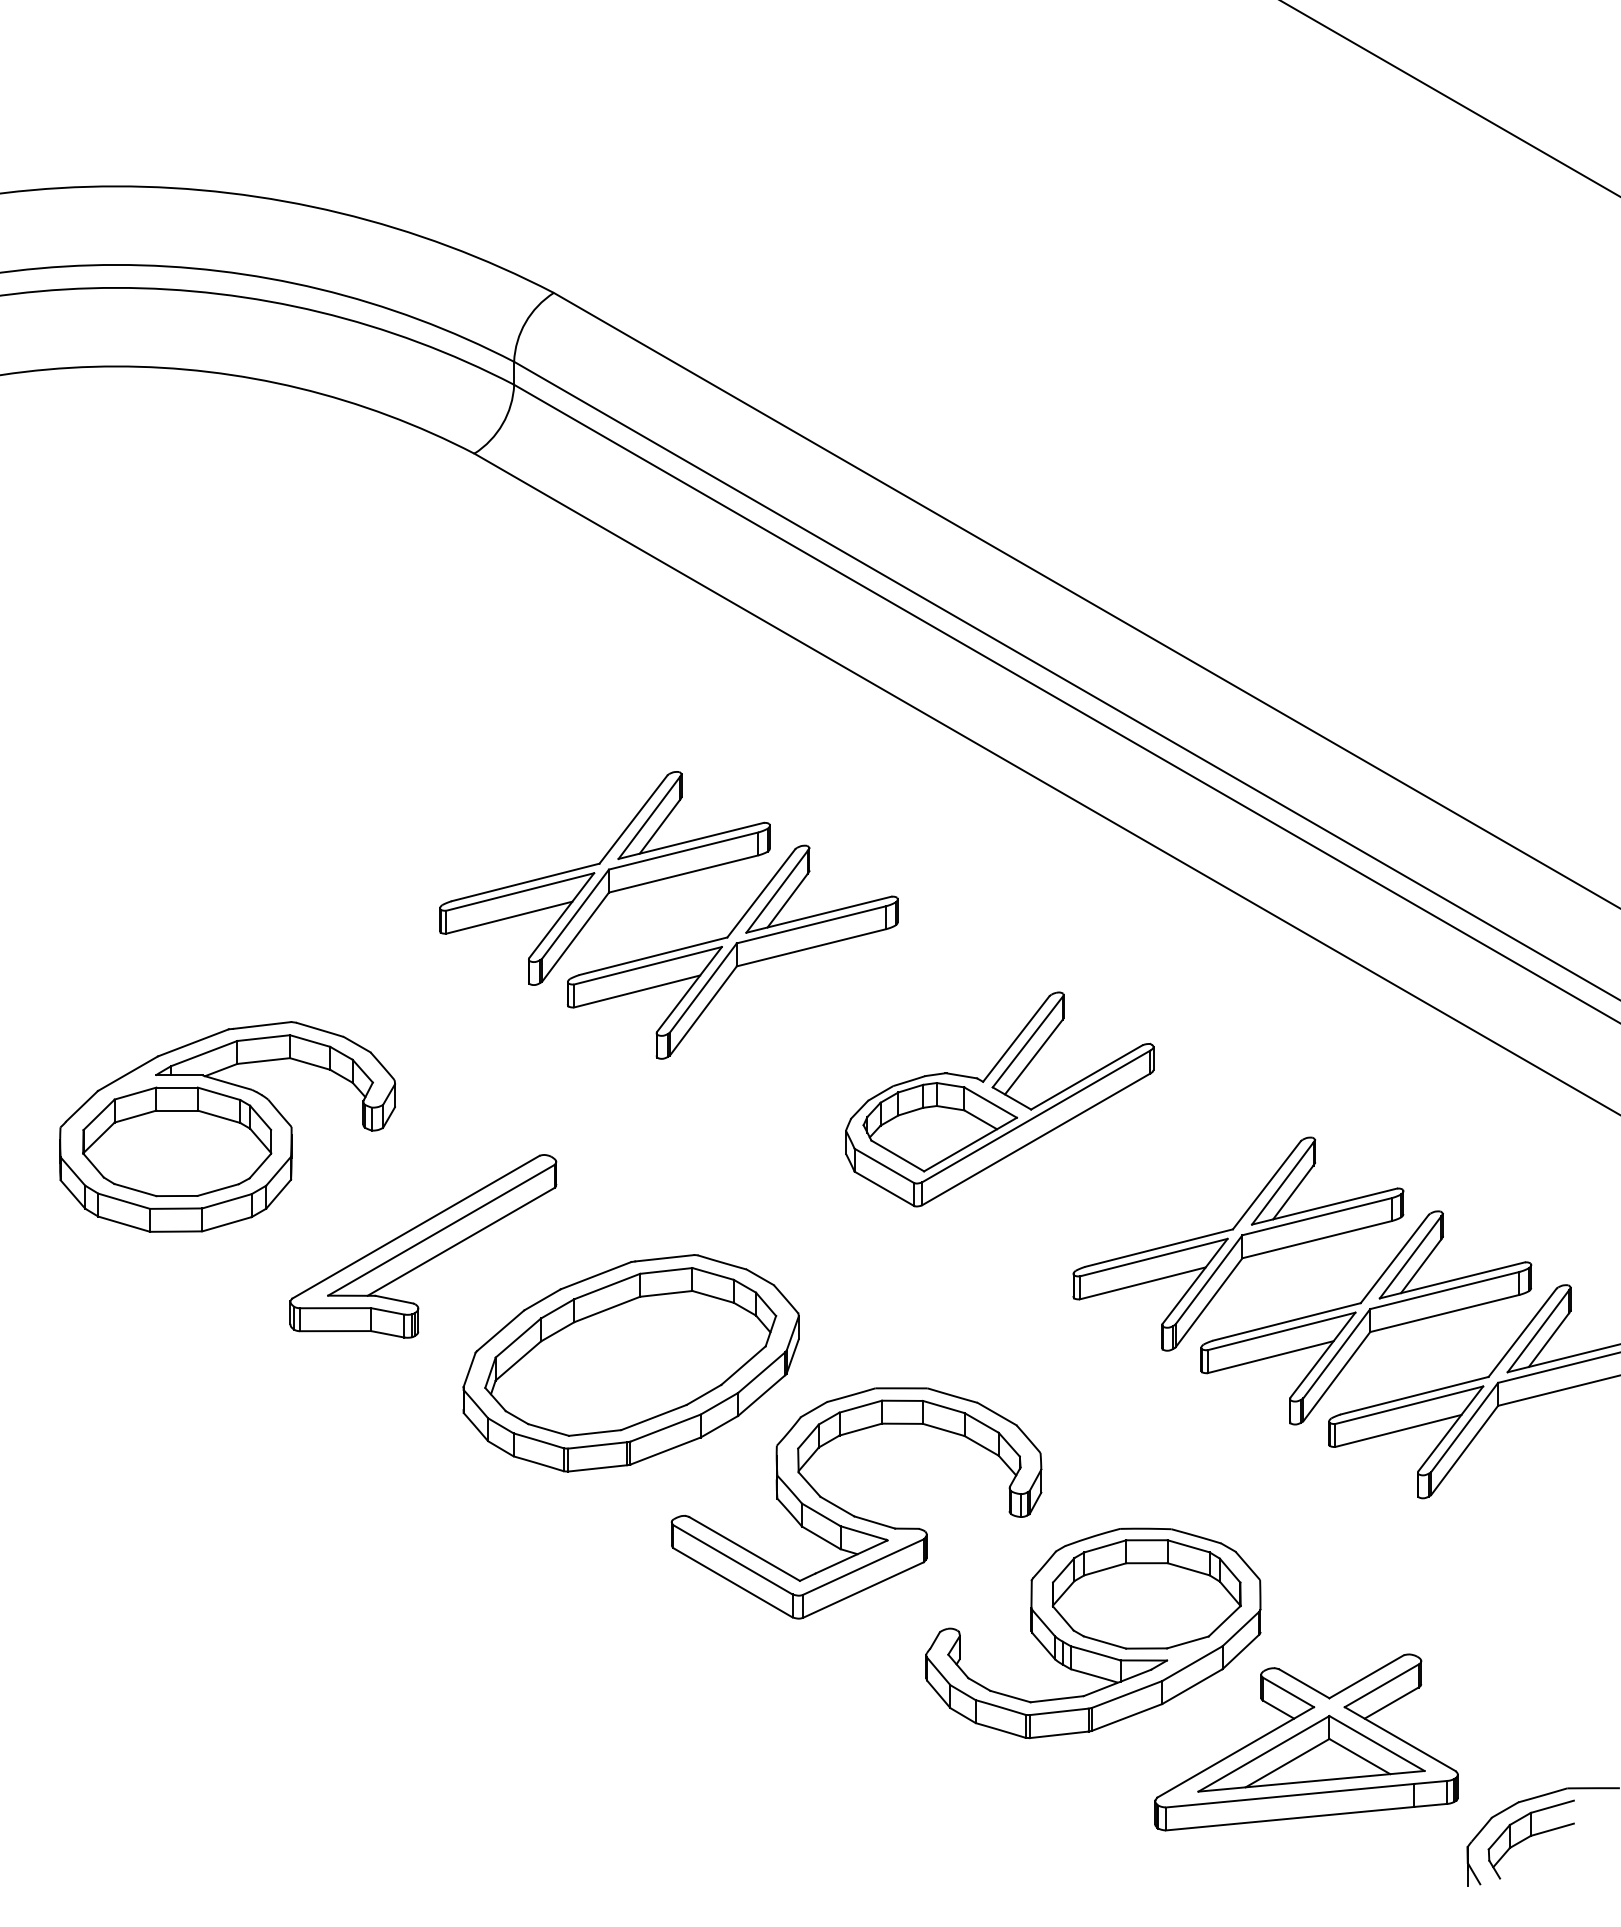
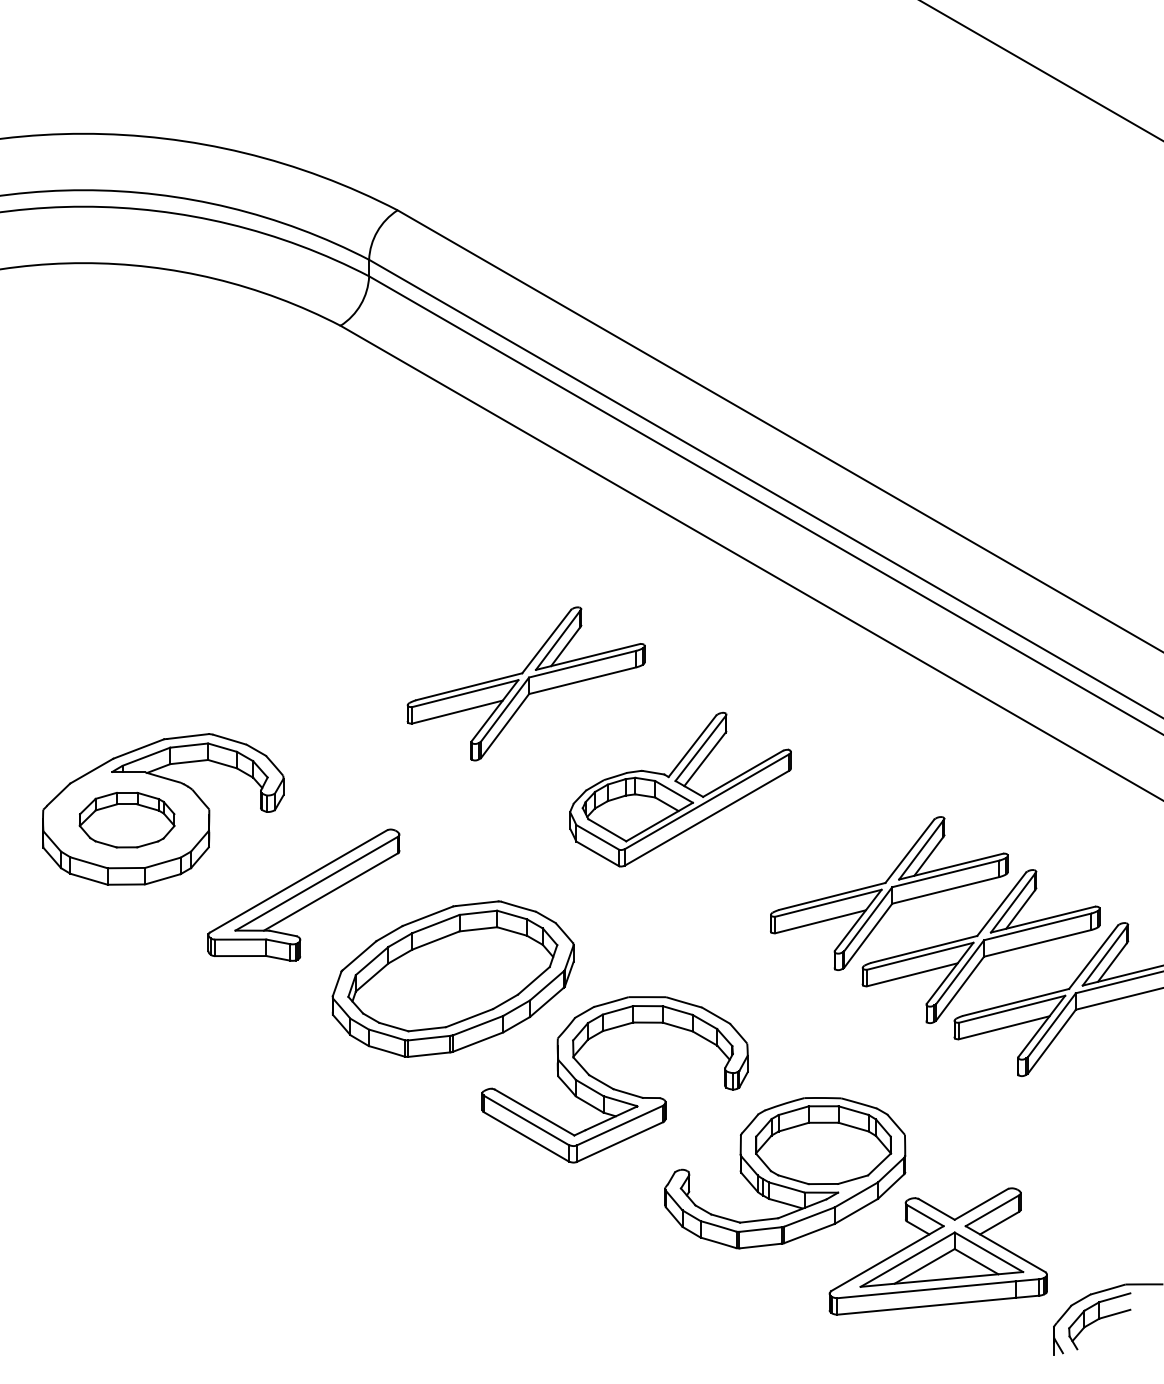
part: (604, 878) -> (434, 630), removed
part: (999, 1099) -> (680, 789), moved
part: (177, 1141) -> (127, 819), size x0.7

